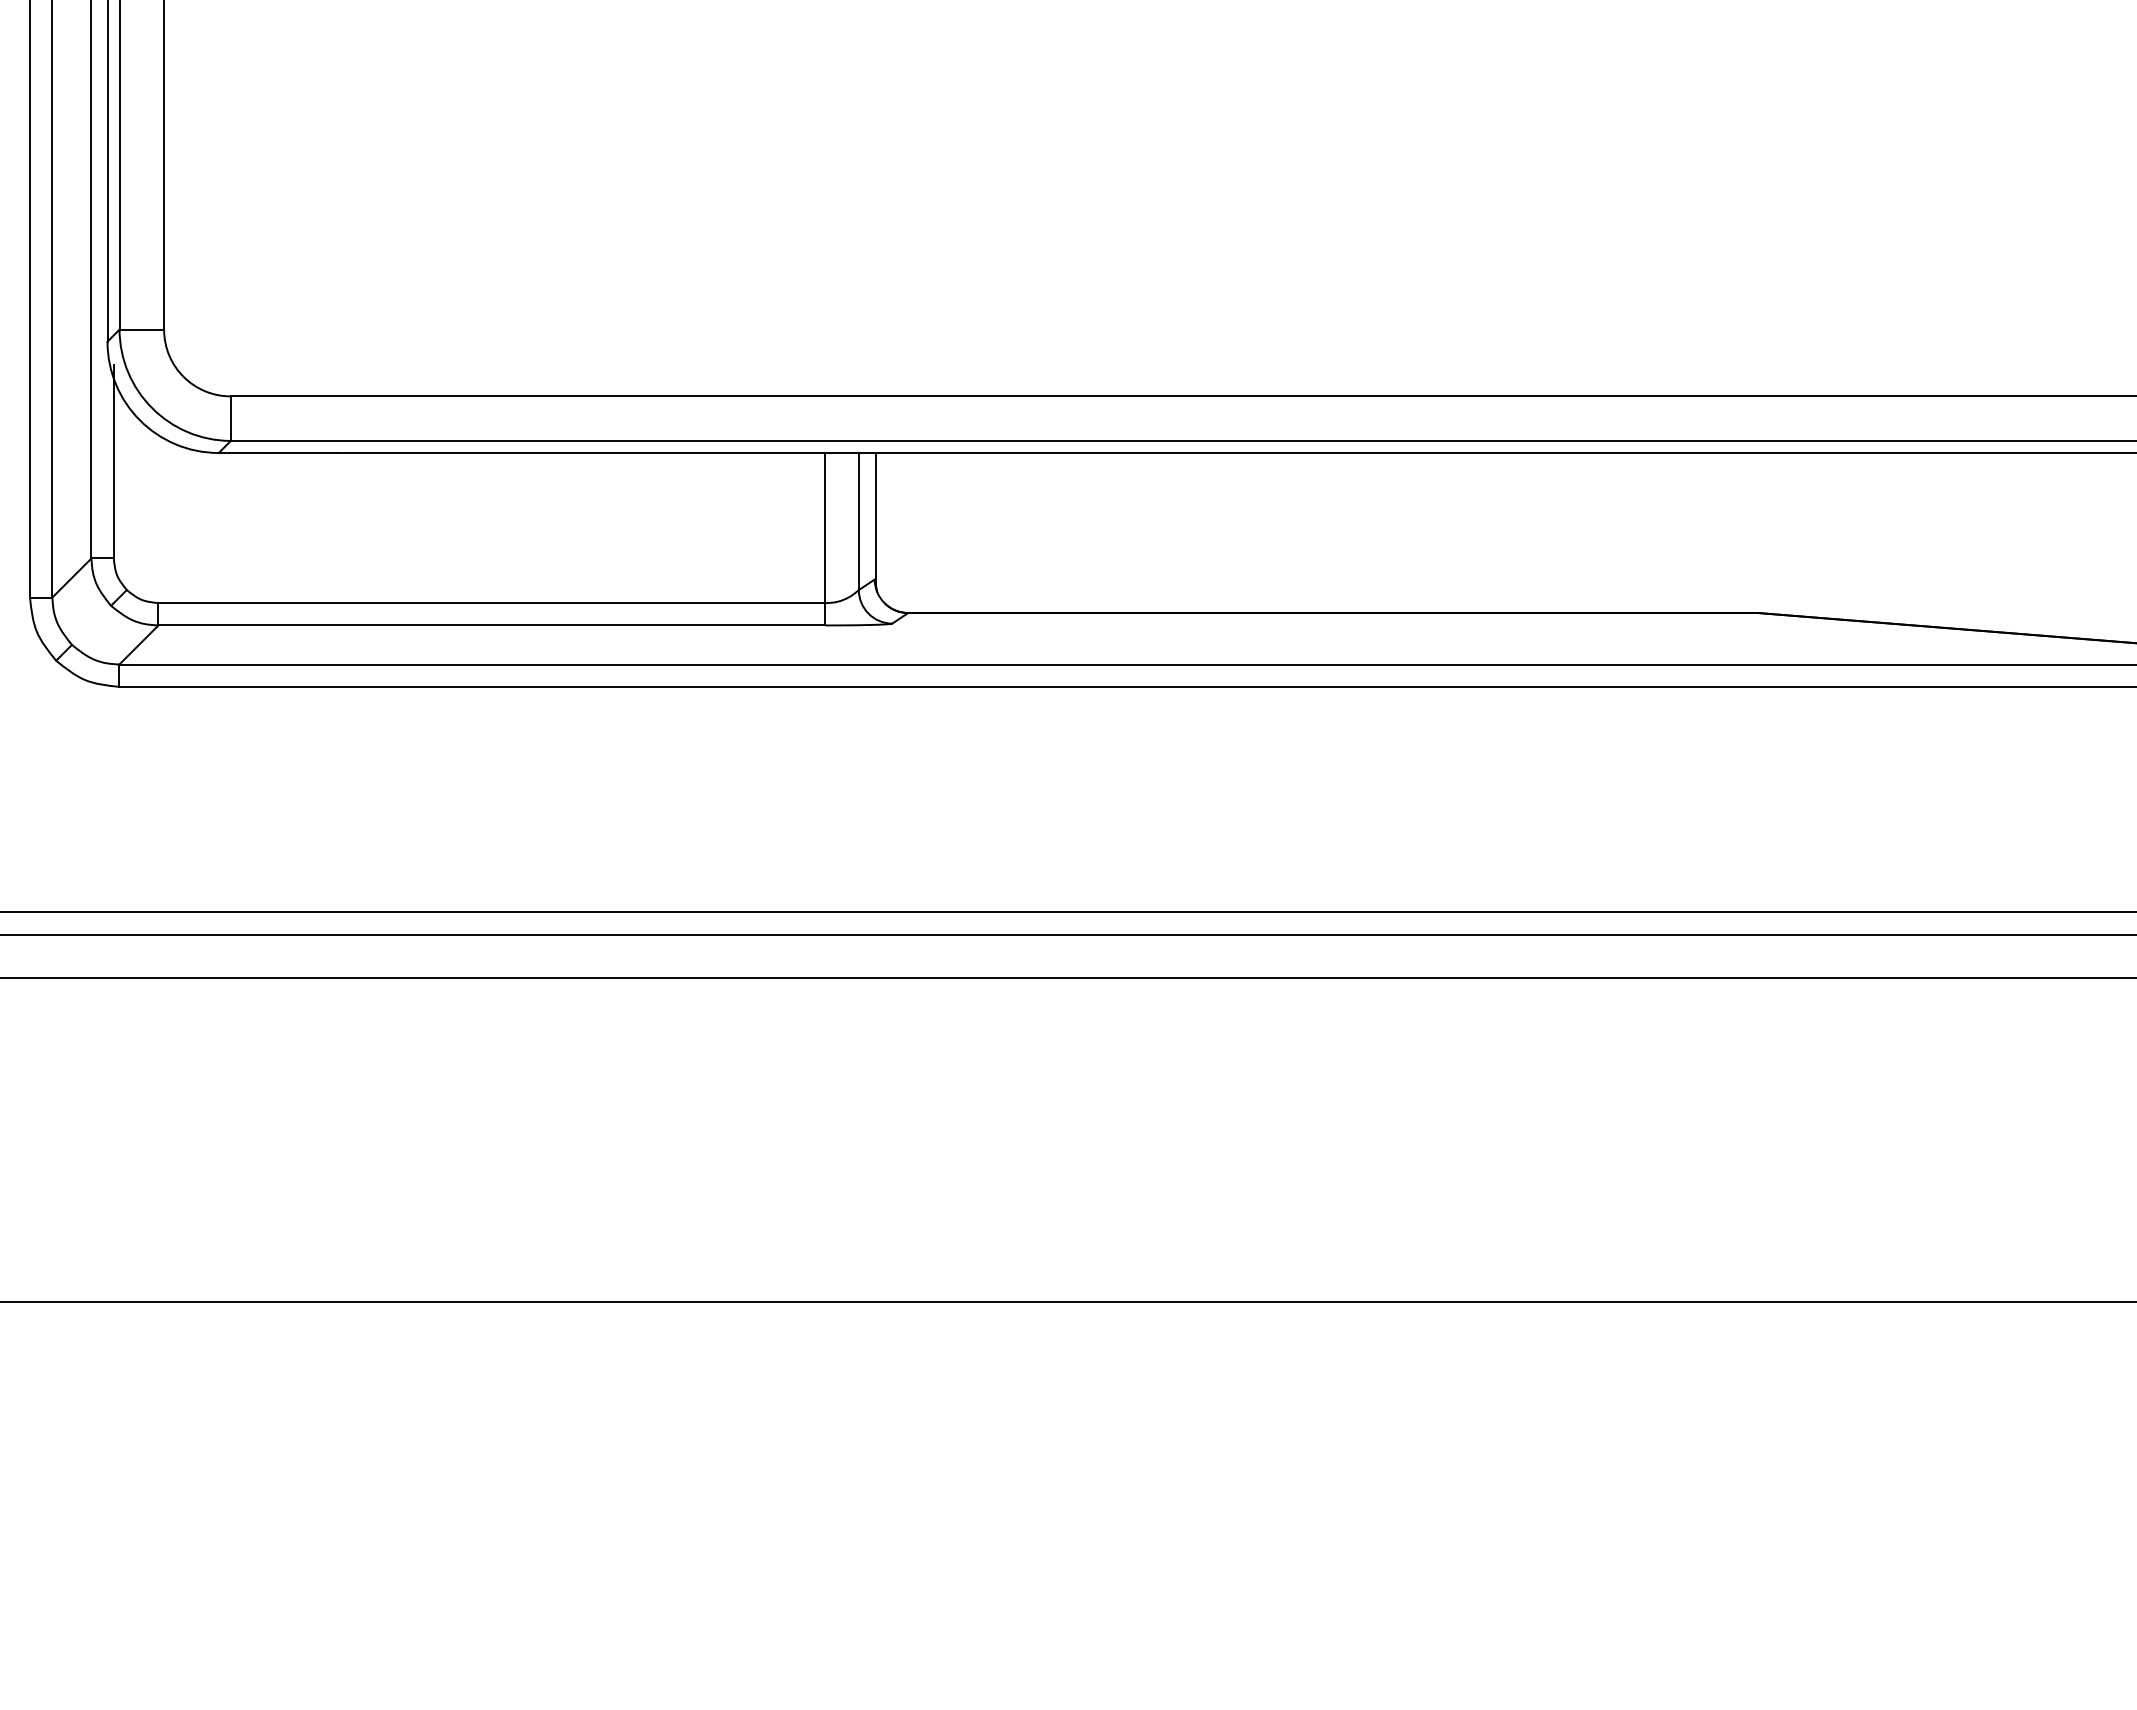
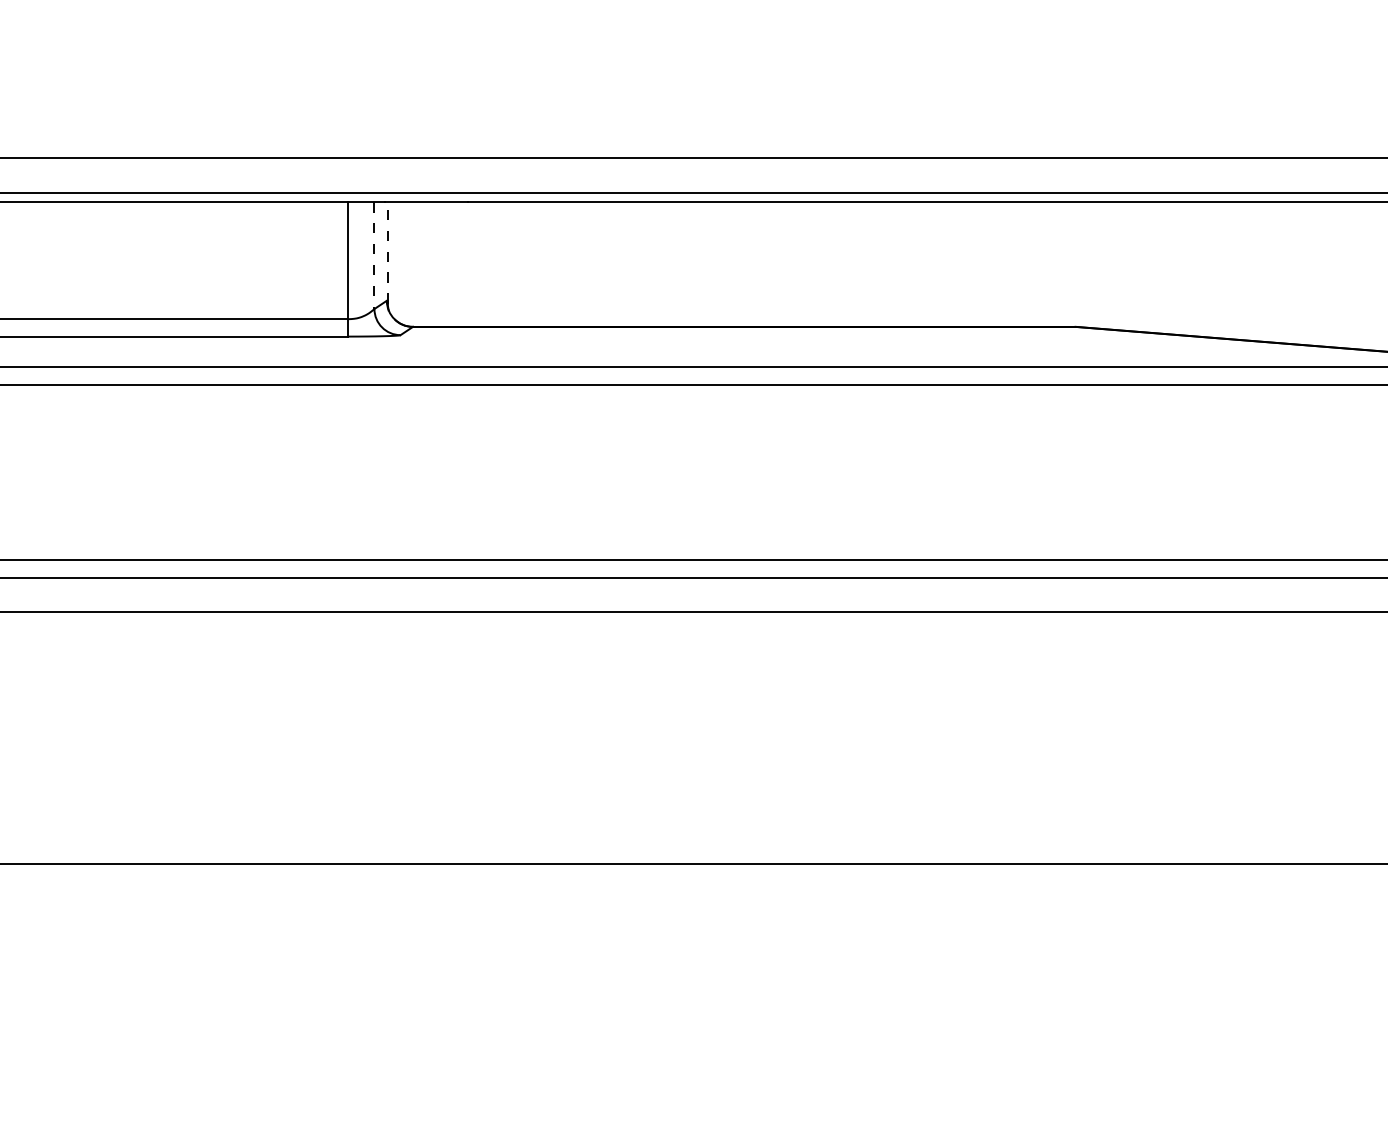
line: (875, 517) -> (387, 252), solid -> dashed
line: (858, 521) -> (374, 255), solid -> dashed

